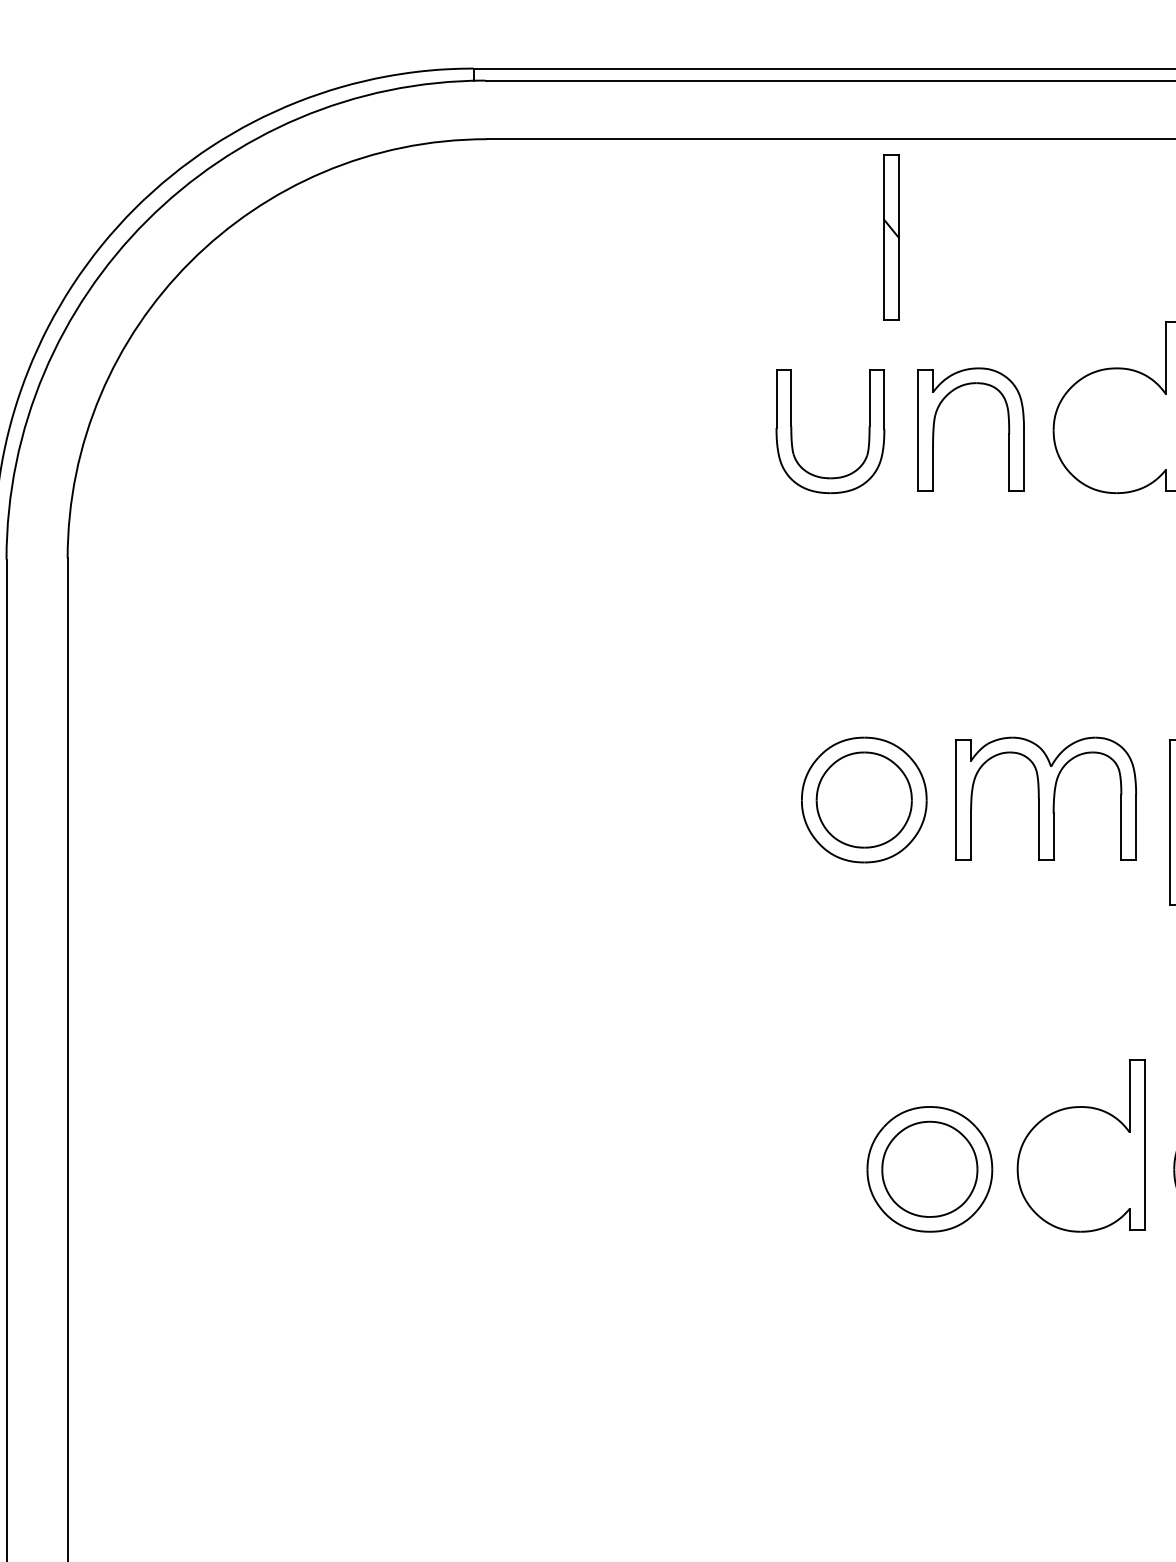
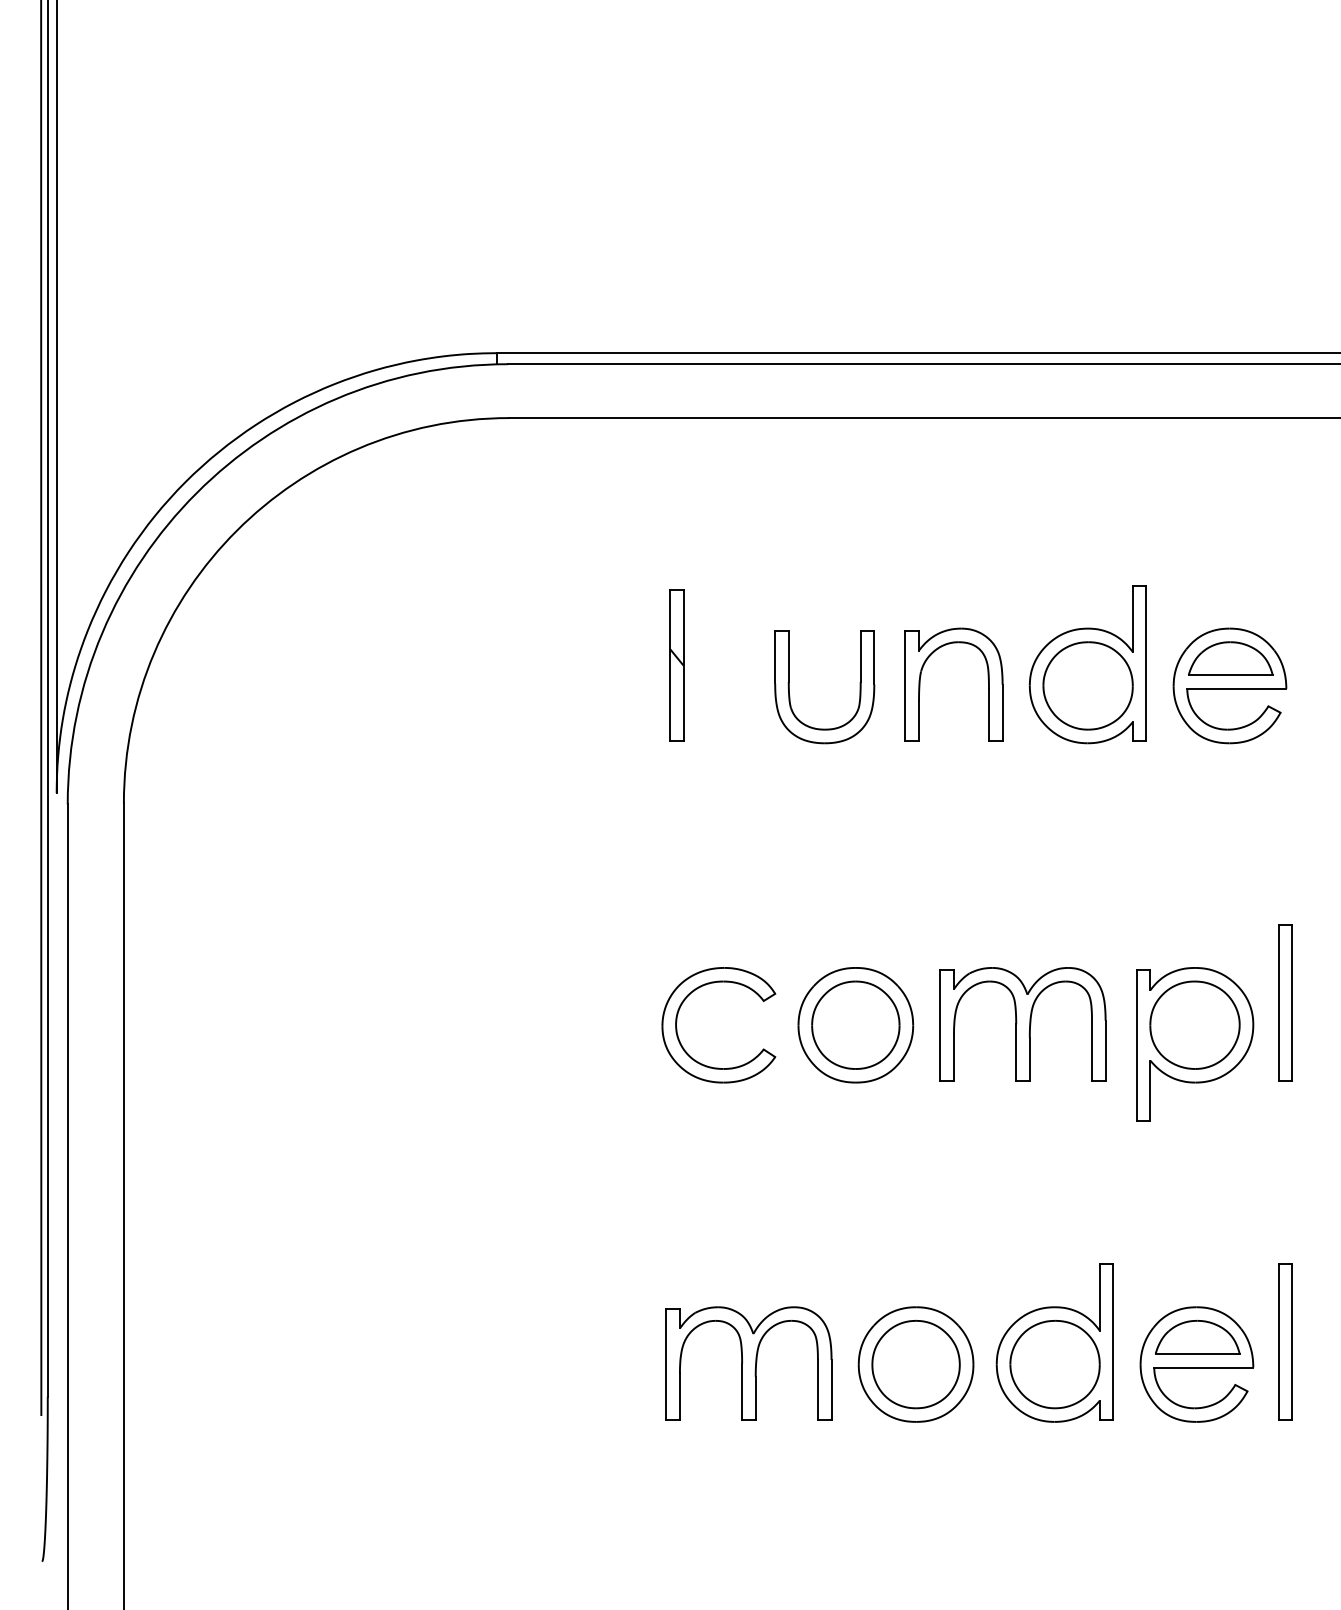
part: (891, 237) -> (676, 665), moved
part: (1116, 430) -> (1087, 685), added
part: (683, 831) -> (689, 1054), added
part: (747, 1168) -> (748, 1363), added
part: (1080, 1169) -> (1054, 1364), added

